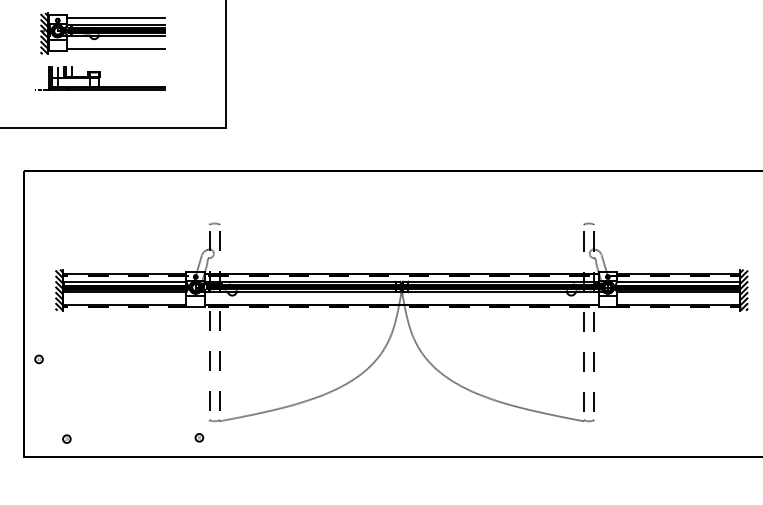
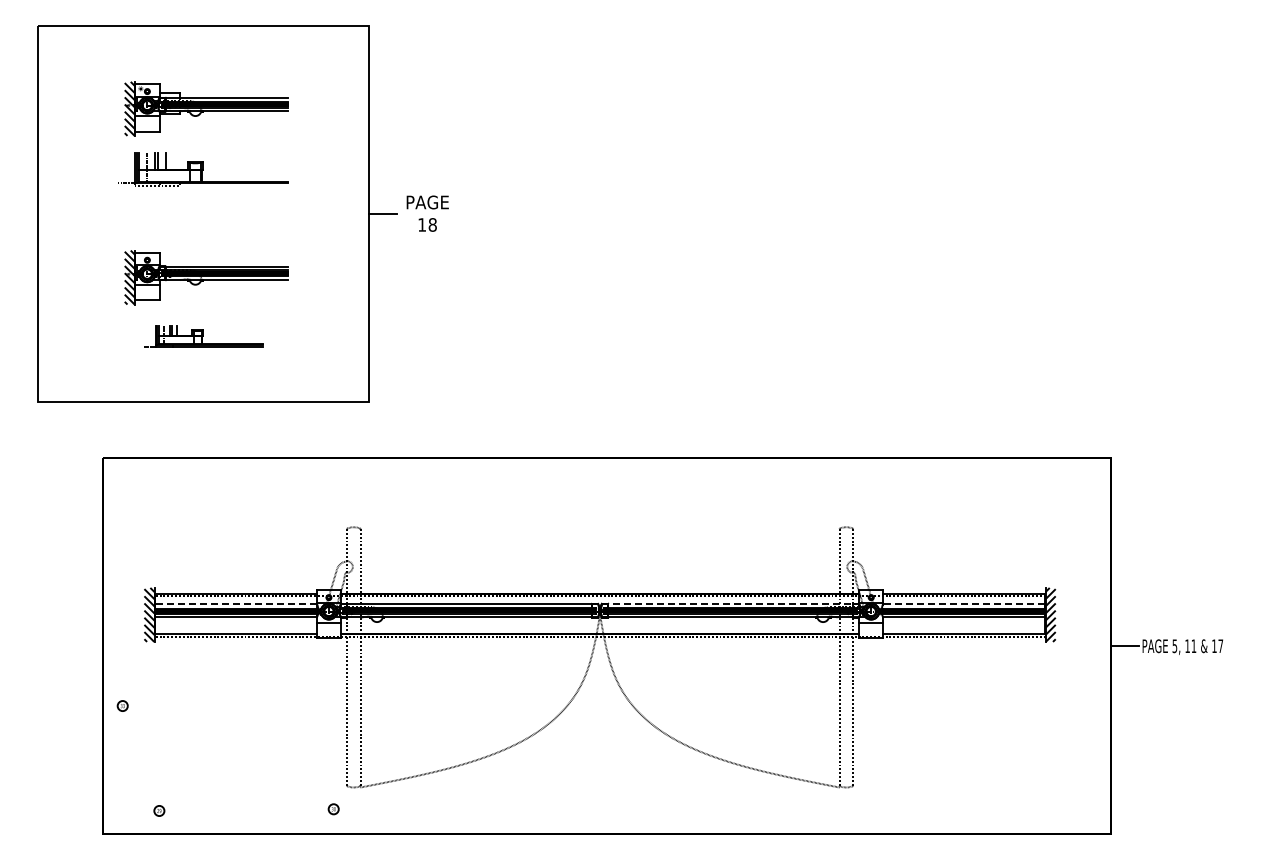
line: (115, 17) -> (223, 256), removed
line: (115, 48) -> (223, 296), removed
part: (100, 78) -> (203, 336), size x0.7
line: (125, 281) -> (236, 603), solid -> dashed
line: (499, 281) -> (728, 603), solid -> dashed
line: (678, 281) -> (964, 603), solid -> dashed

